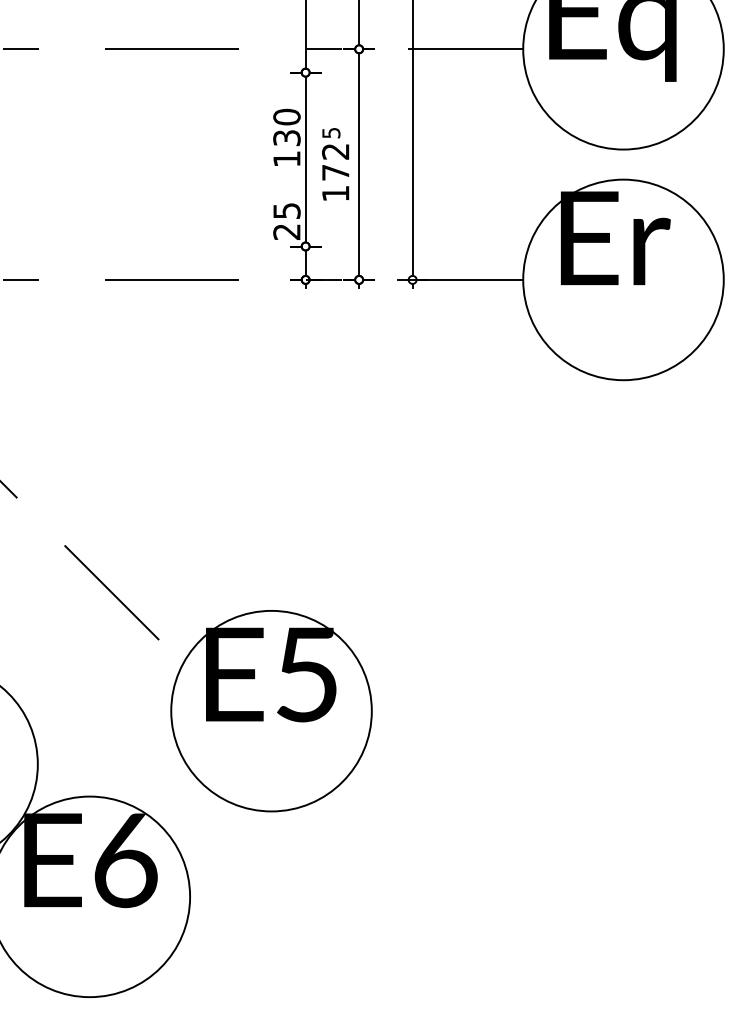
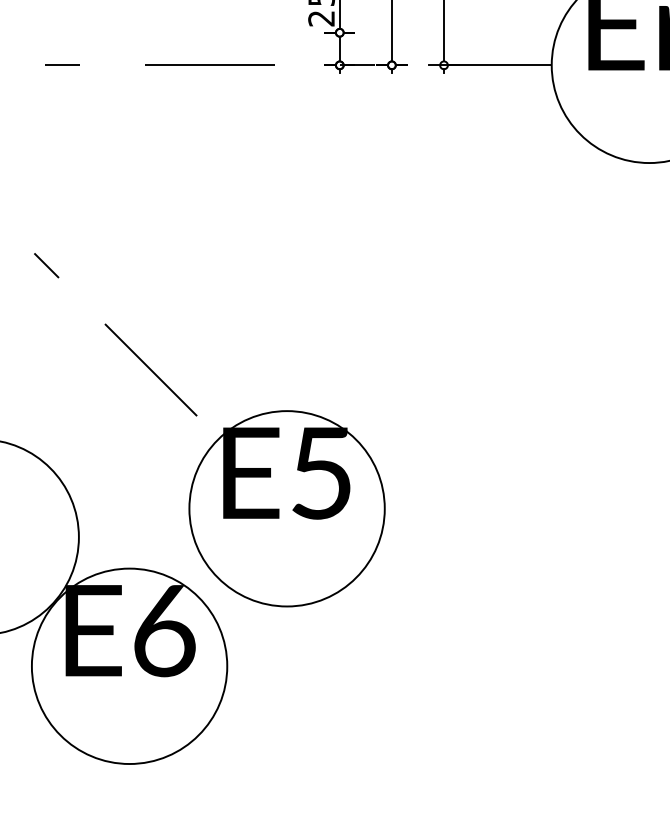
part: (271, 711) -> (287, 509), moved

